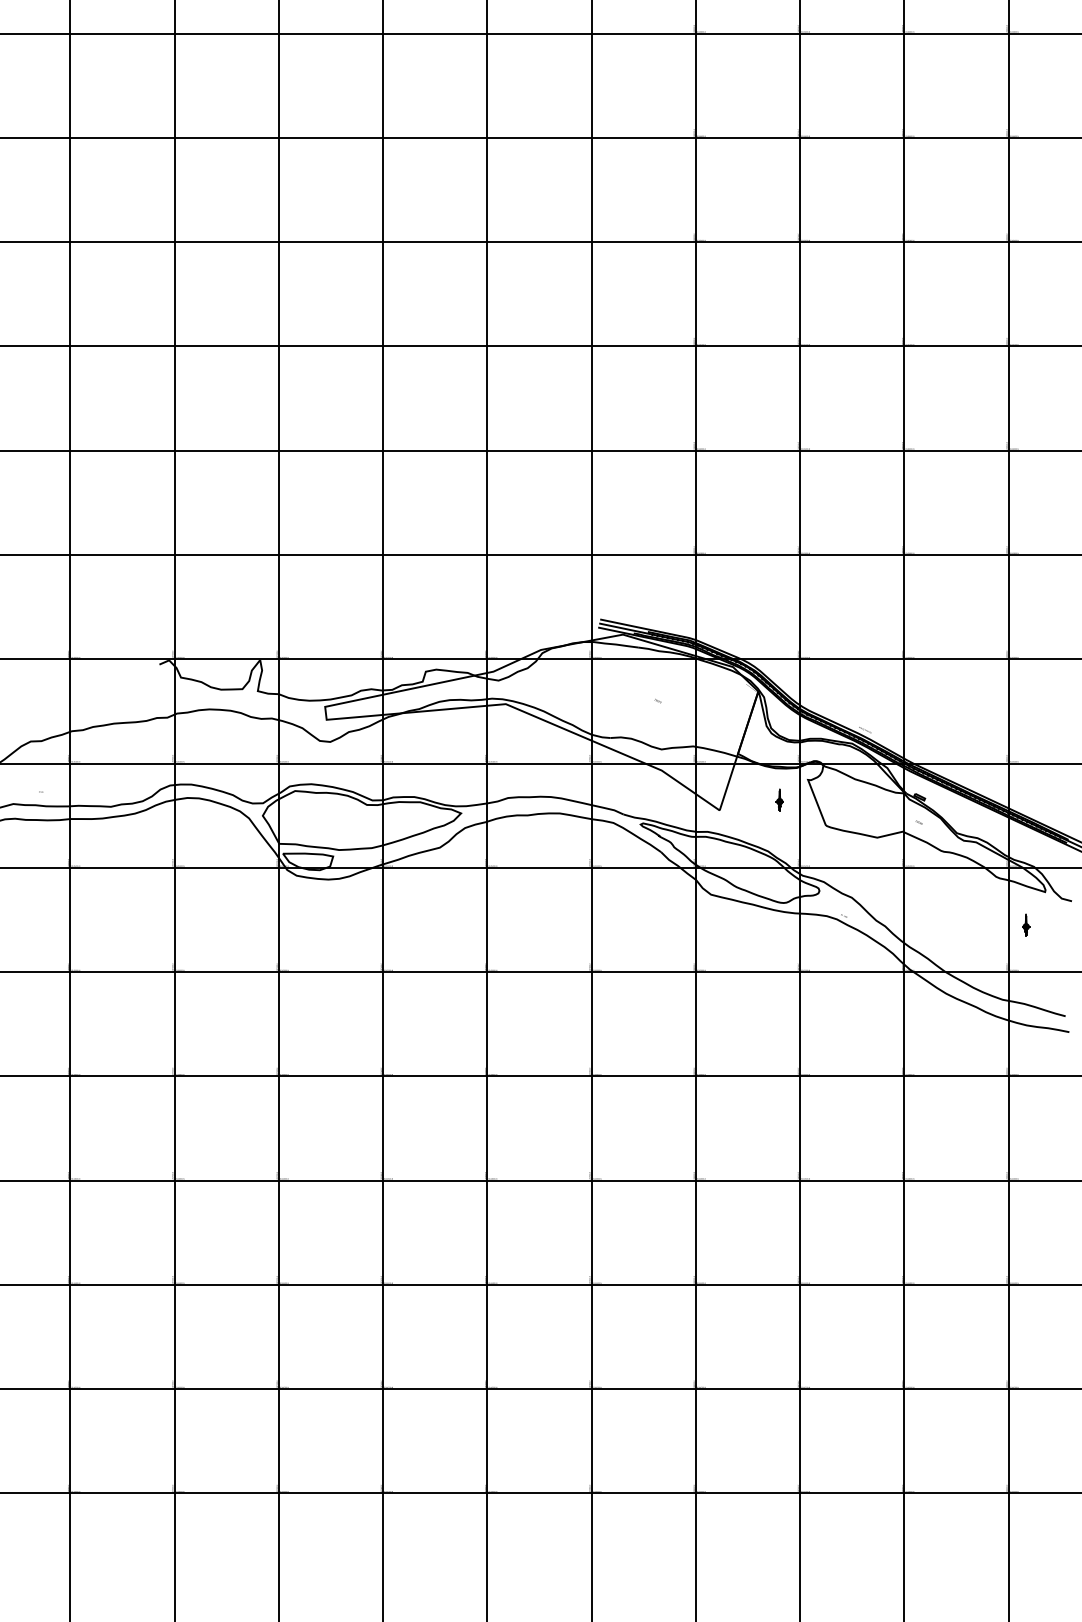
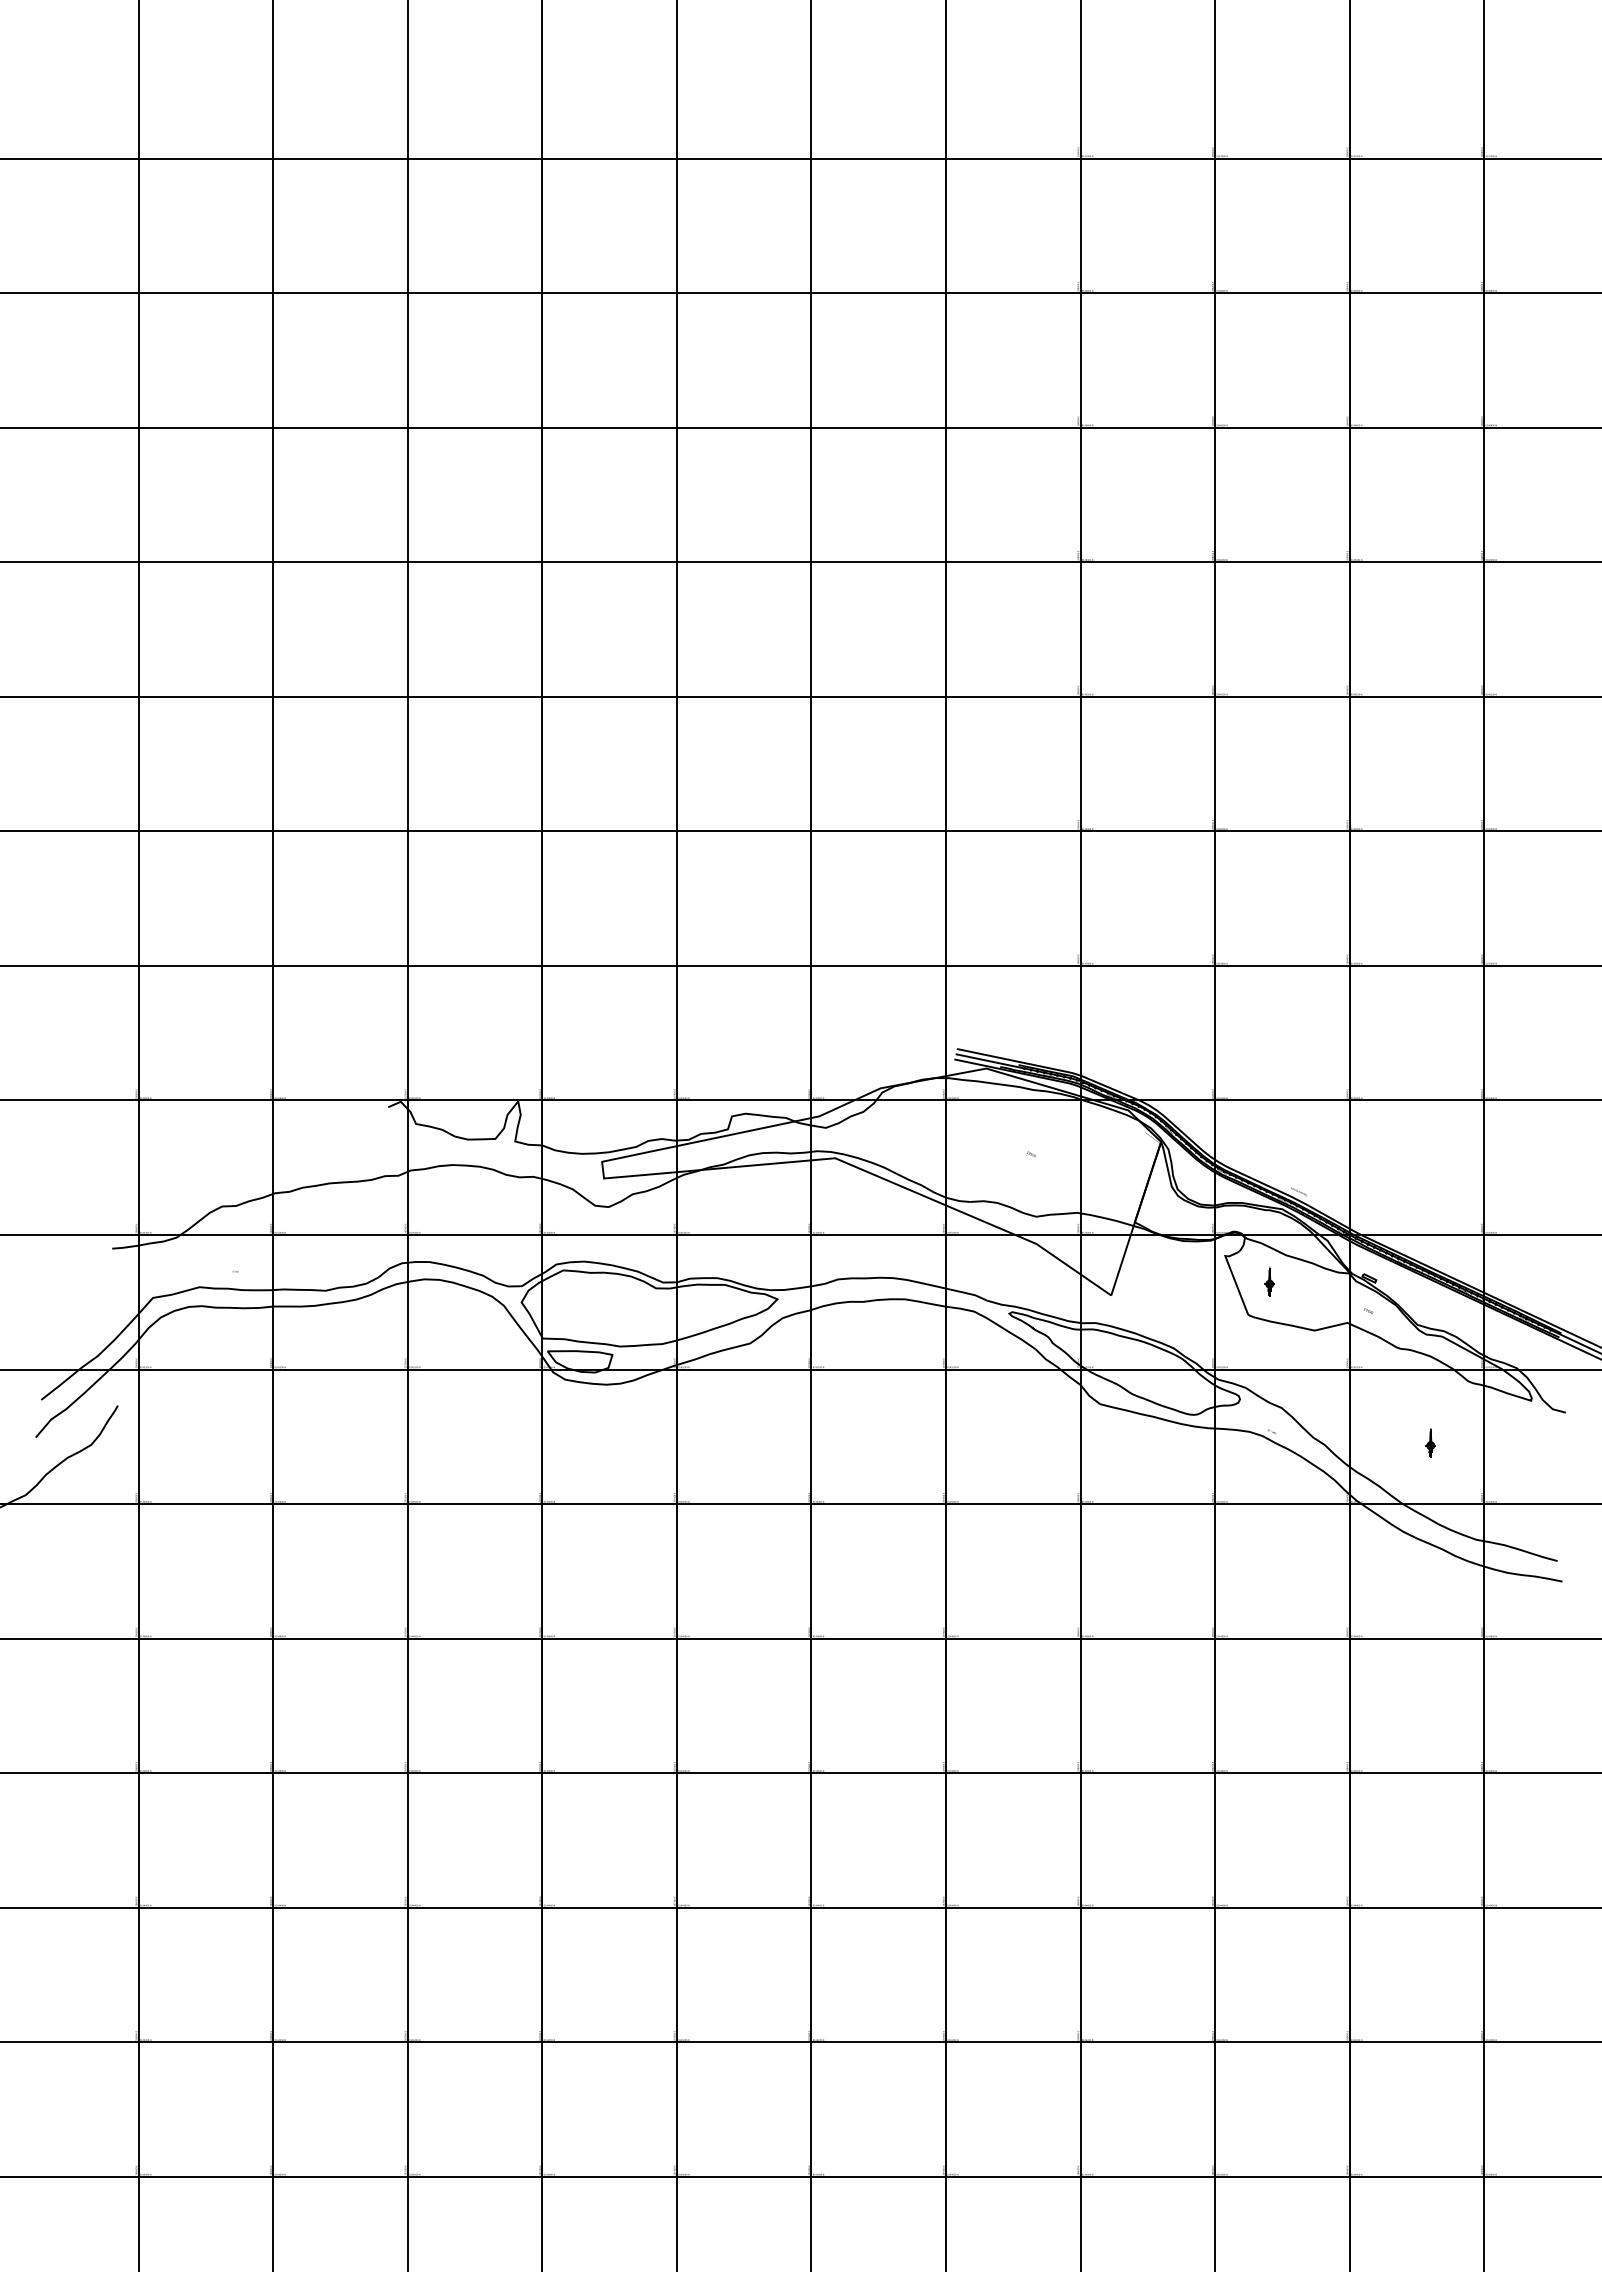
part: (779, 799) -> (1269, 1281), moved
part: (1026, 924) -> (1430, 1442), moved

